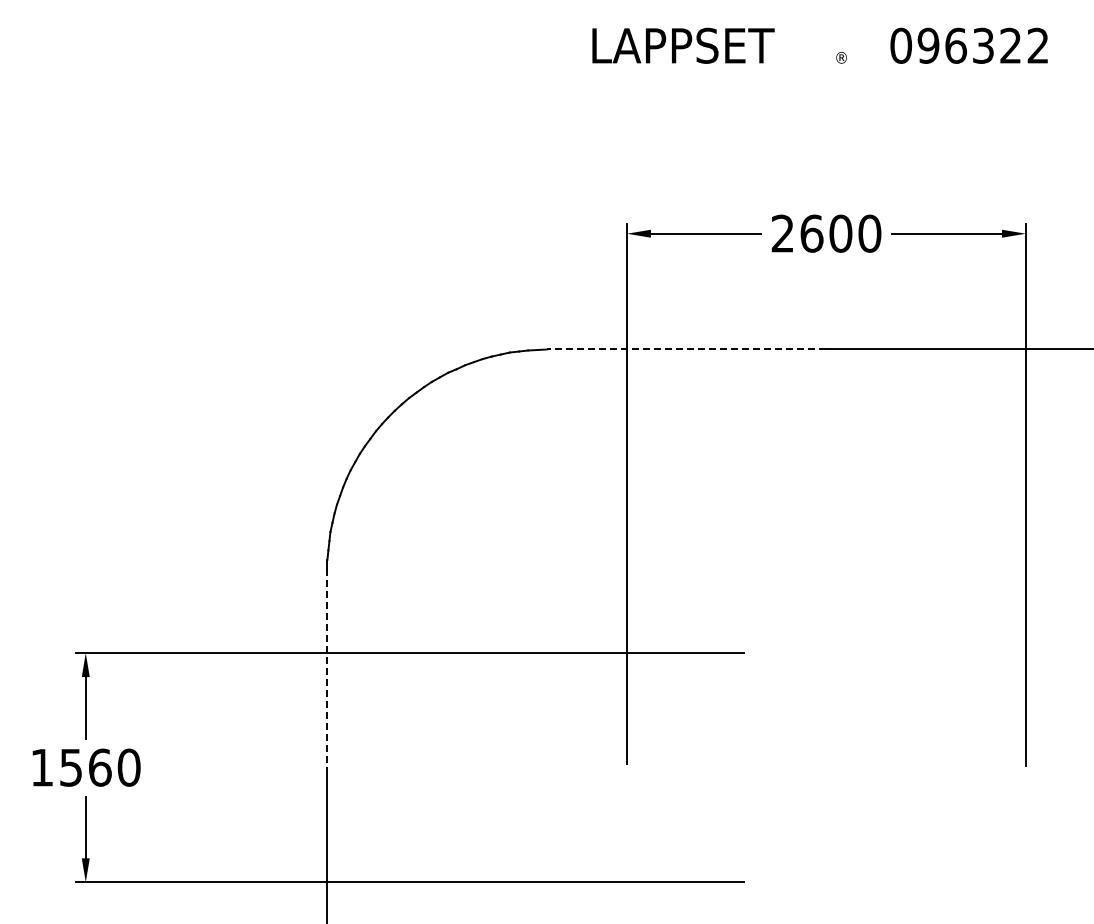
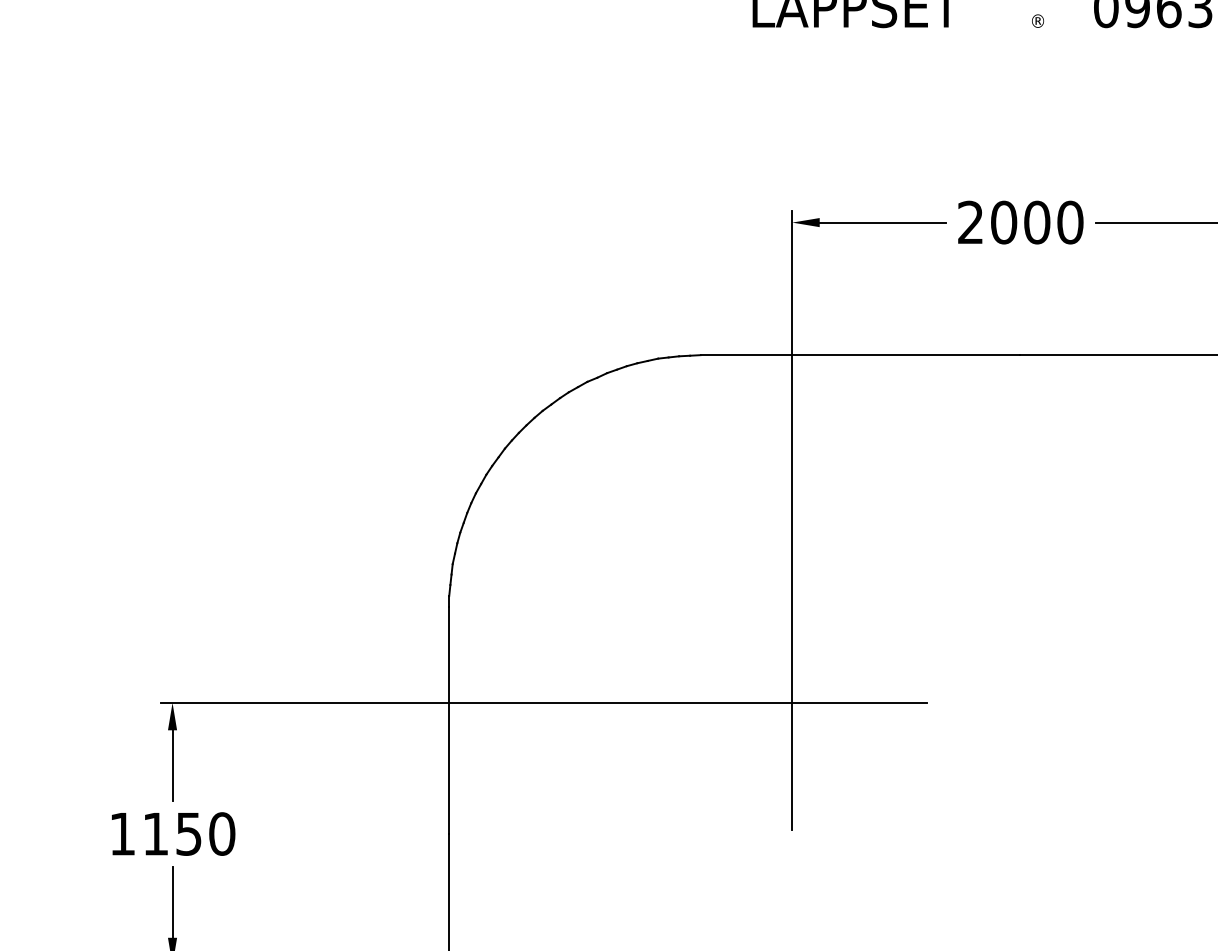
text: (811, 233) -> (1003, 222), 2600 -> 2000
line: (686, 349) -> (860, 355), dashed -> solid
line: (327, 668) -> (449, 720), dashed -> solid
text: (85, 767) -> (172, 833), 1560 -> 1150

